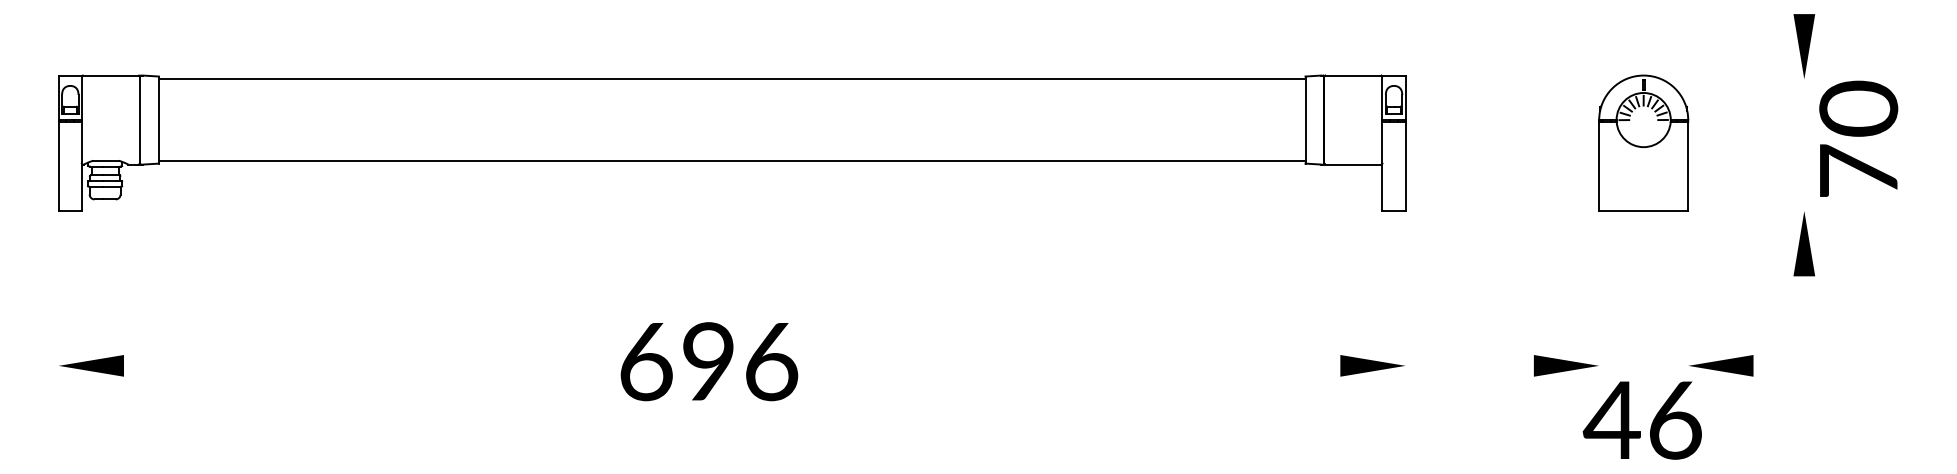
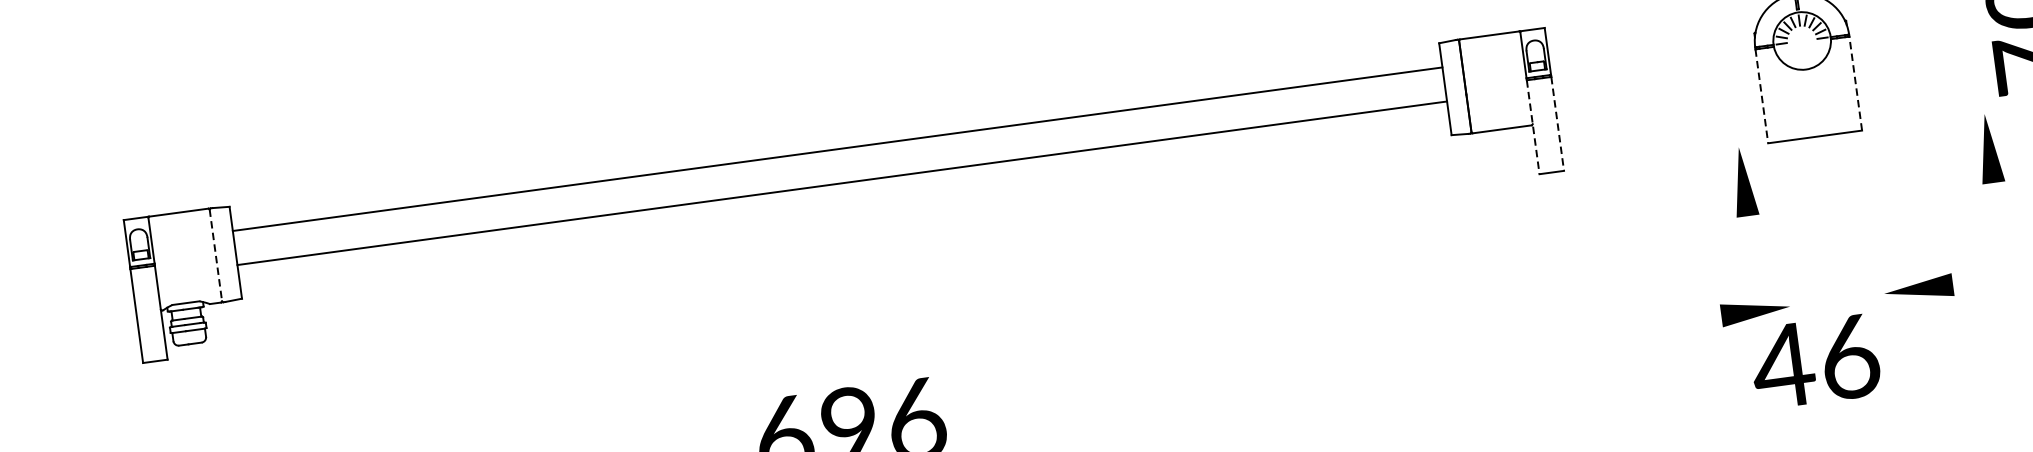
line: (731, 79) -> (836, 149), moved
line: (139, 120) -> (215, 255), solid -> dashed
line: (731, 160) -> (841, 183), moved
line: (1382, 166) -> (1533, 127), solid -> dashed
line: (1405, 166) -> (1557, 123), solid -> dashed
line: (1599, 166) -> (1762, 96), solid -> dashed
line: (1688, 166) -> (1856, 83), solid -> dashed
part: (1570, 243) -> (1742, 181), added
part: (1372, 365) -> (1551, 338), removed
text: (1641, 420) -> (1814, 362), moved

